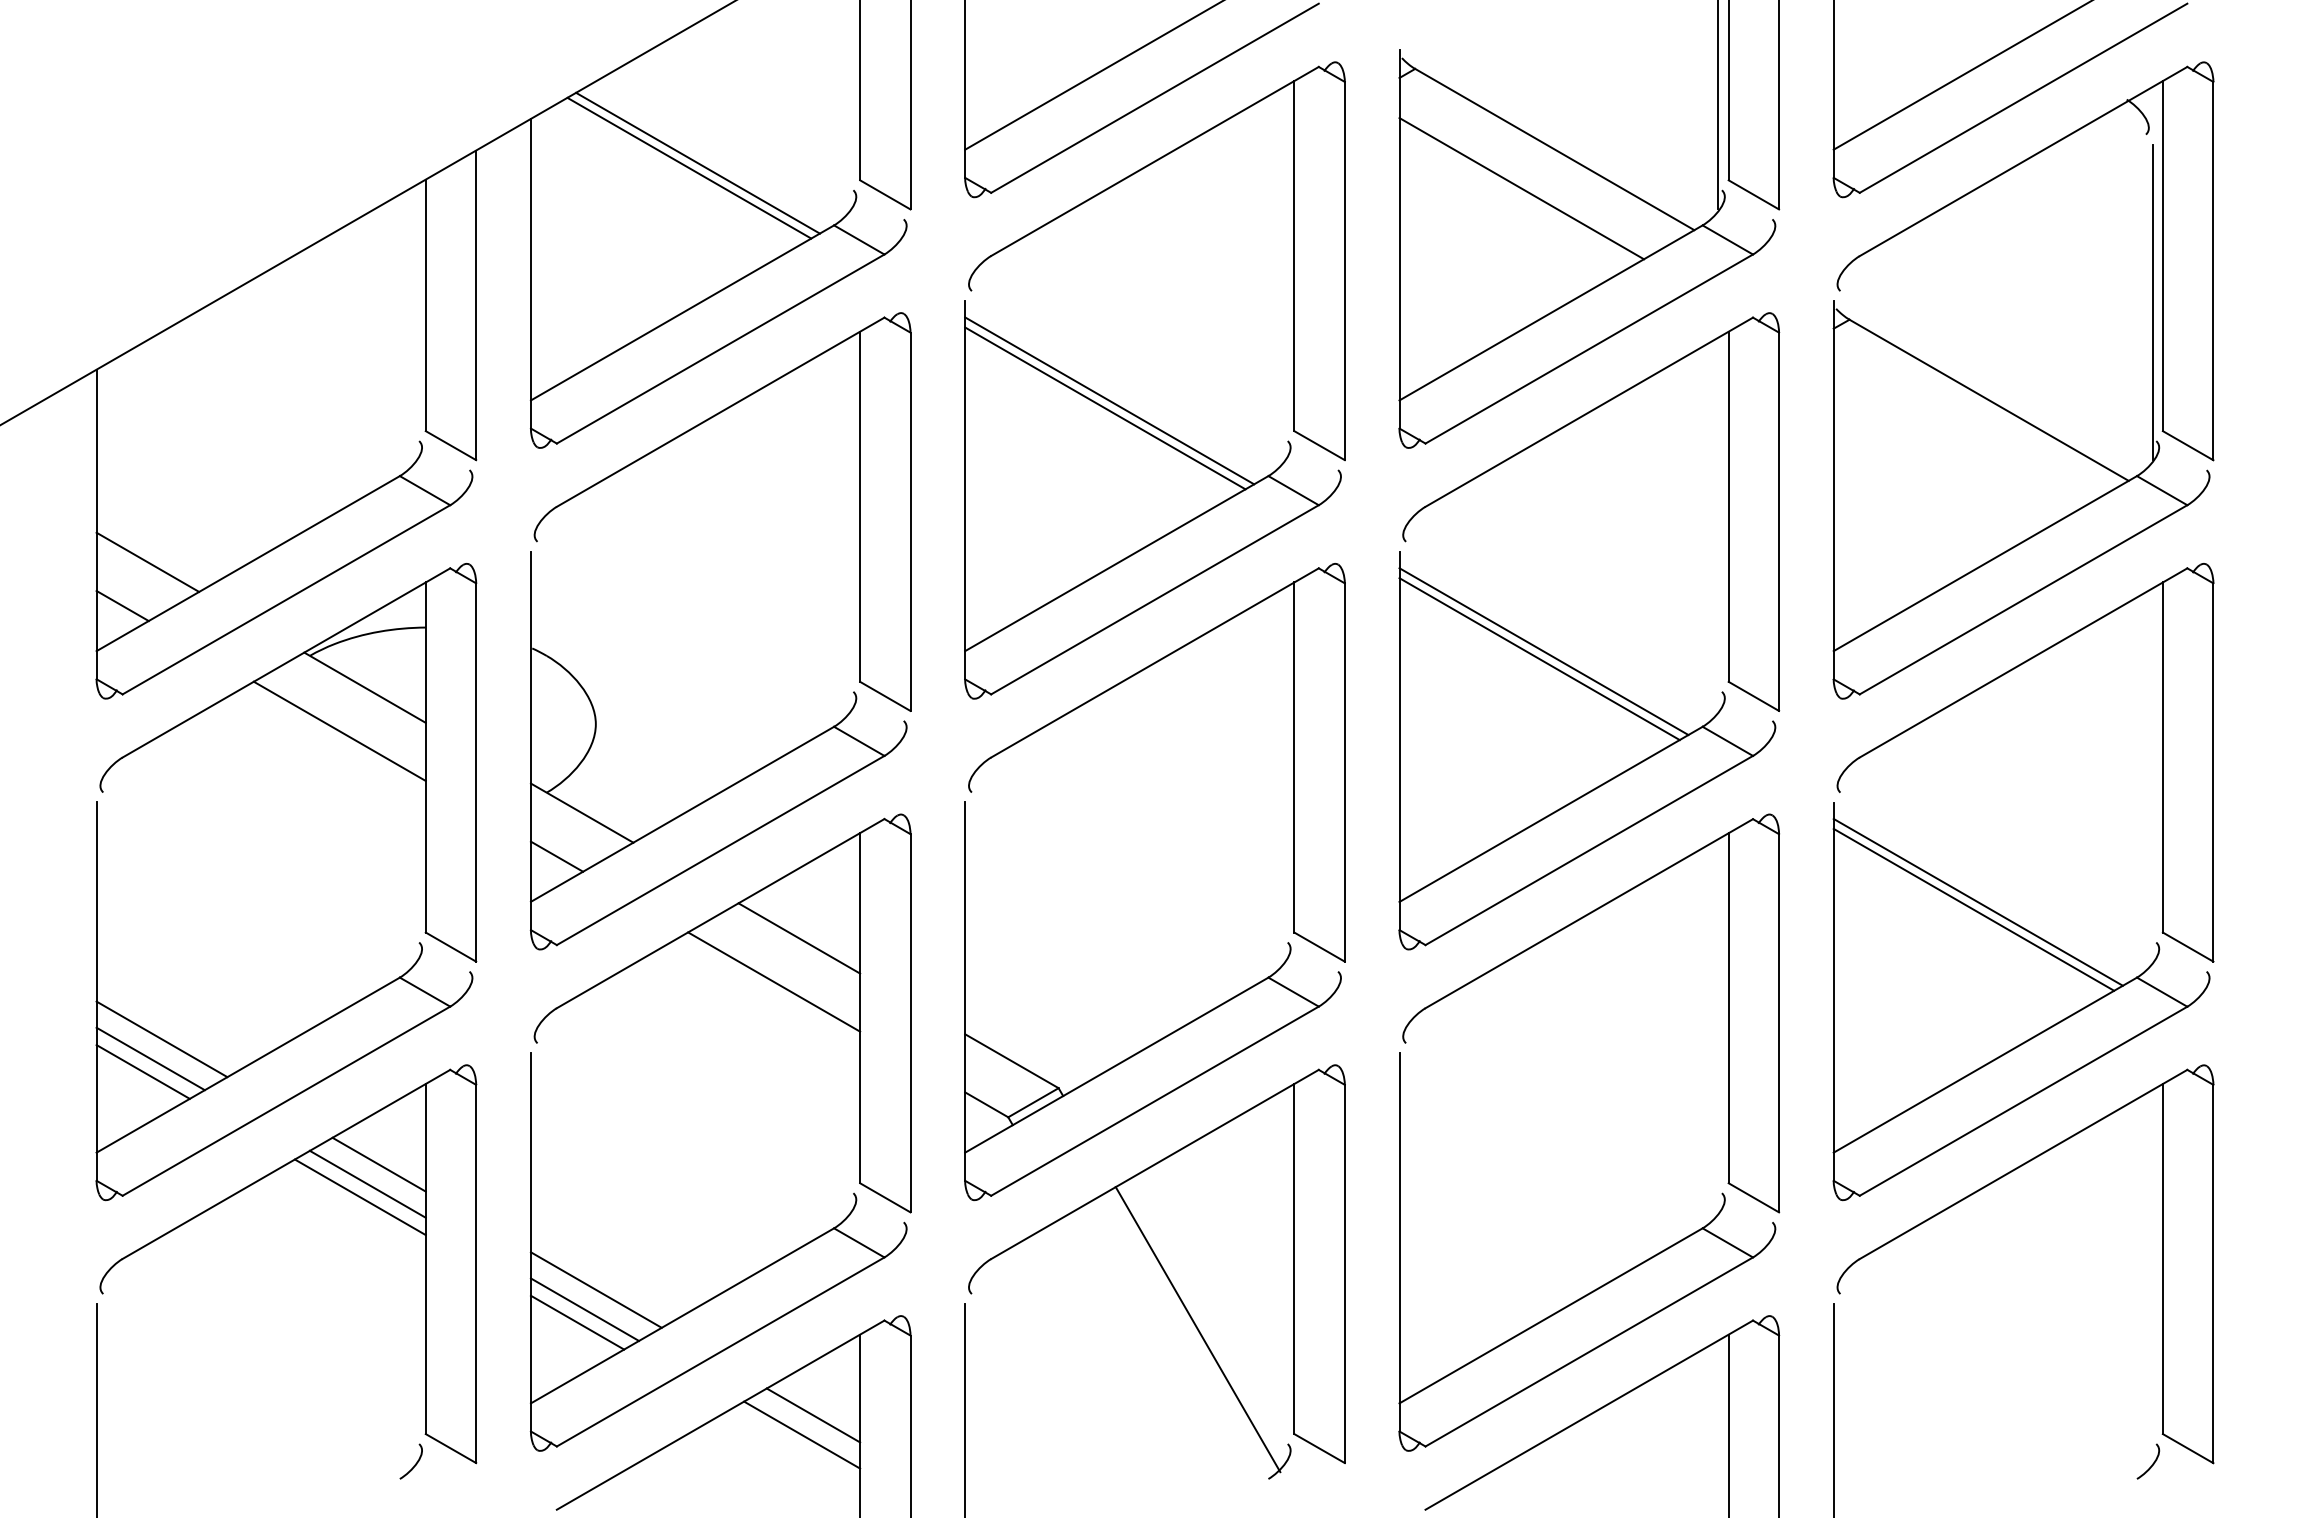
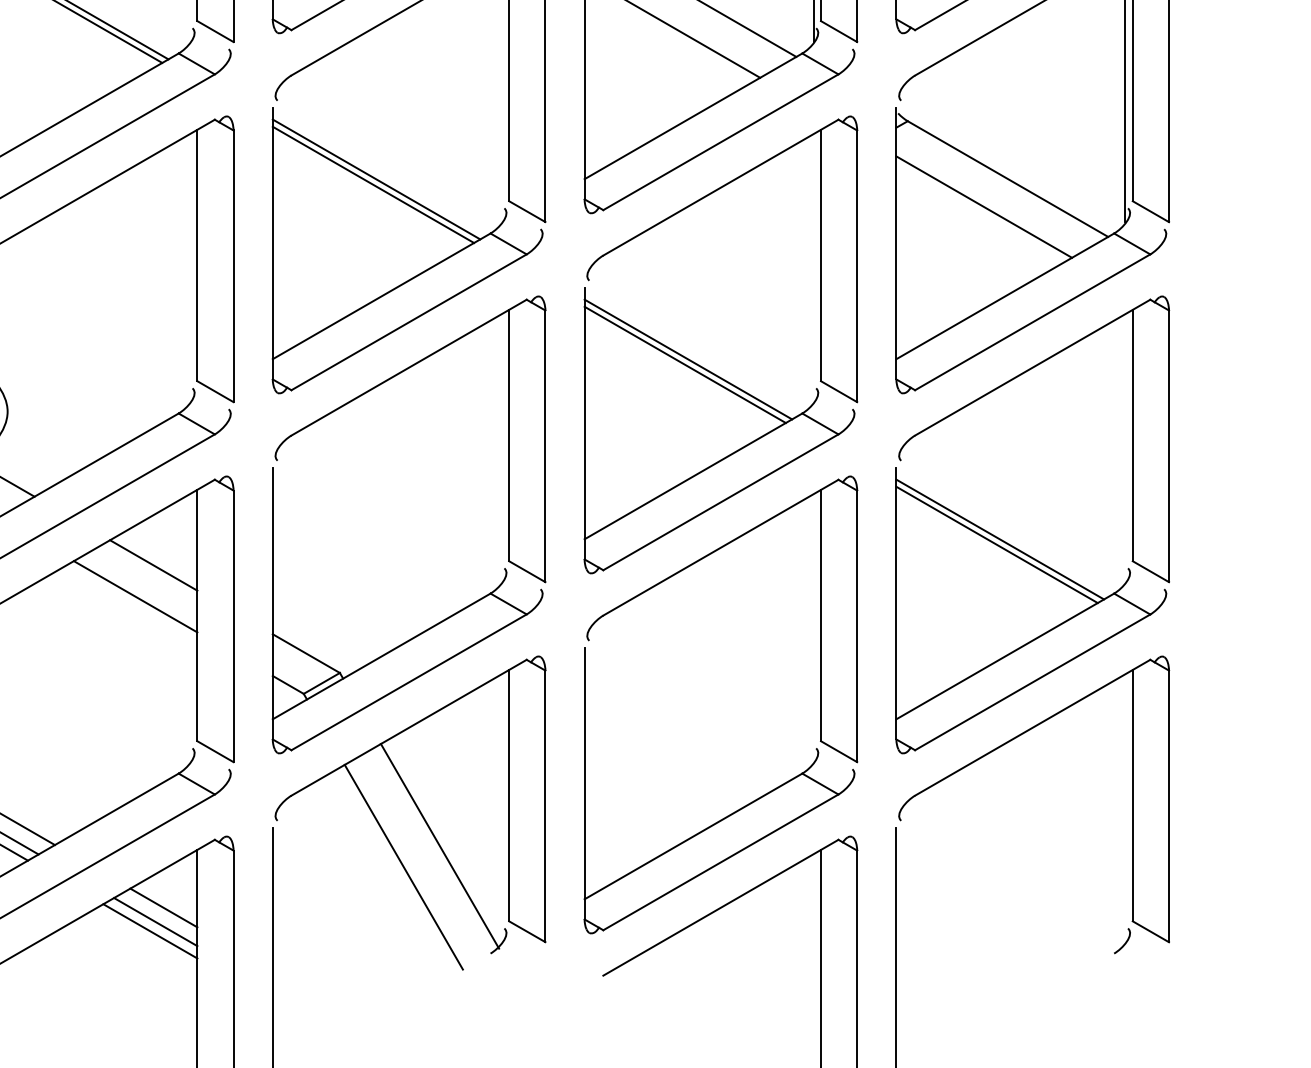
line: (1955, 439) -> (983, 207), added
line: (1147, 1358) -> (403, 867), added
line: (794, 1447) -> (150, 930), added

